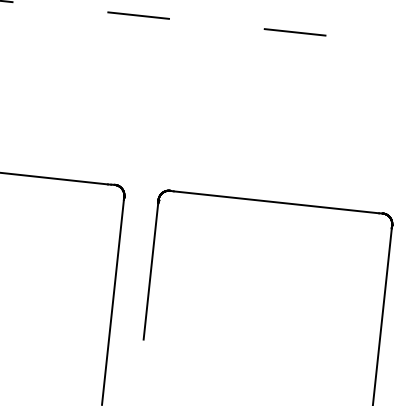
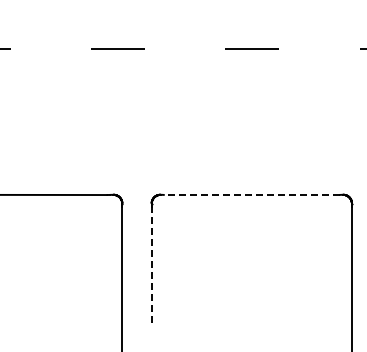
line: (276, 201) -> (251, 194), solid -> dashed
line: (150, 270) -> (151, 264), solid -> dashed

